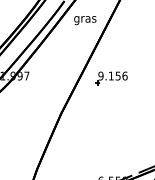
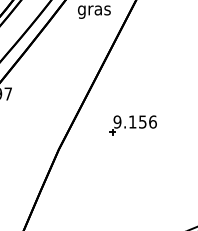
part: (111, 78) -> (132, 125), moved

